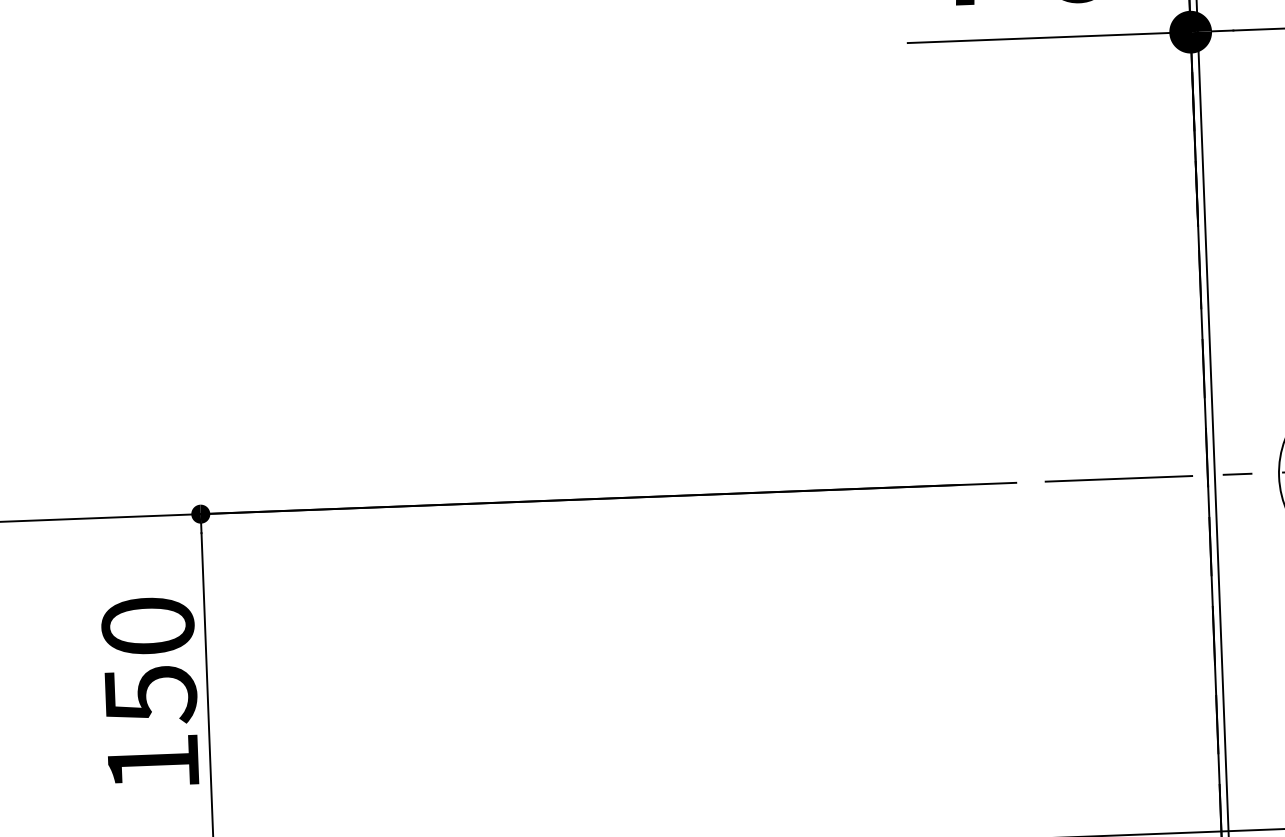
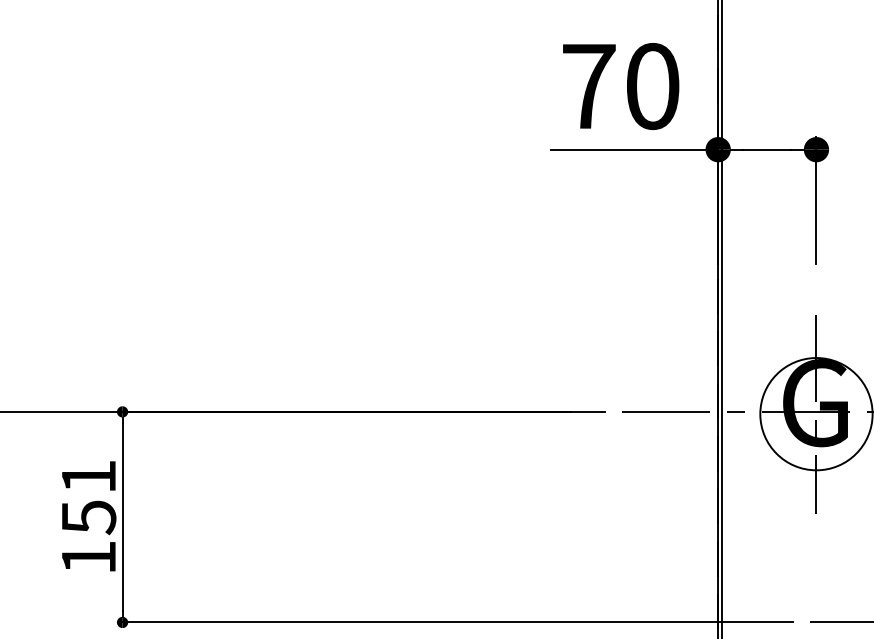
text: (147, 625) -> (88, 476), 150 -> 151

